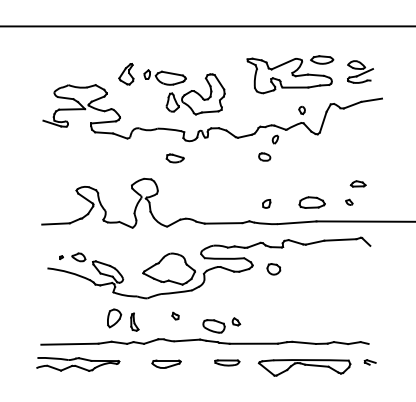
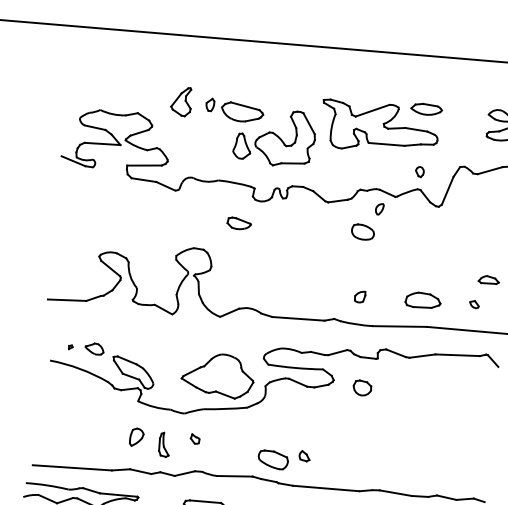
part: (290, 74) -> (381, 125), moved
part: (264, 156) -> (362, 231), size x1.43
part: (175, 315) -> (195, 438), moved
part: (114, 318) -> (136, 437), size x0.71

